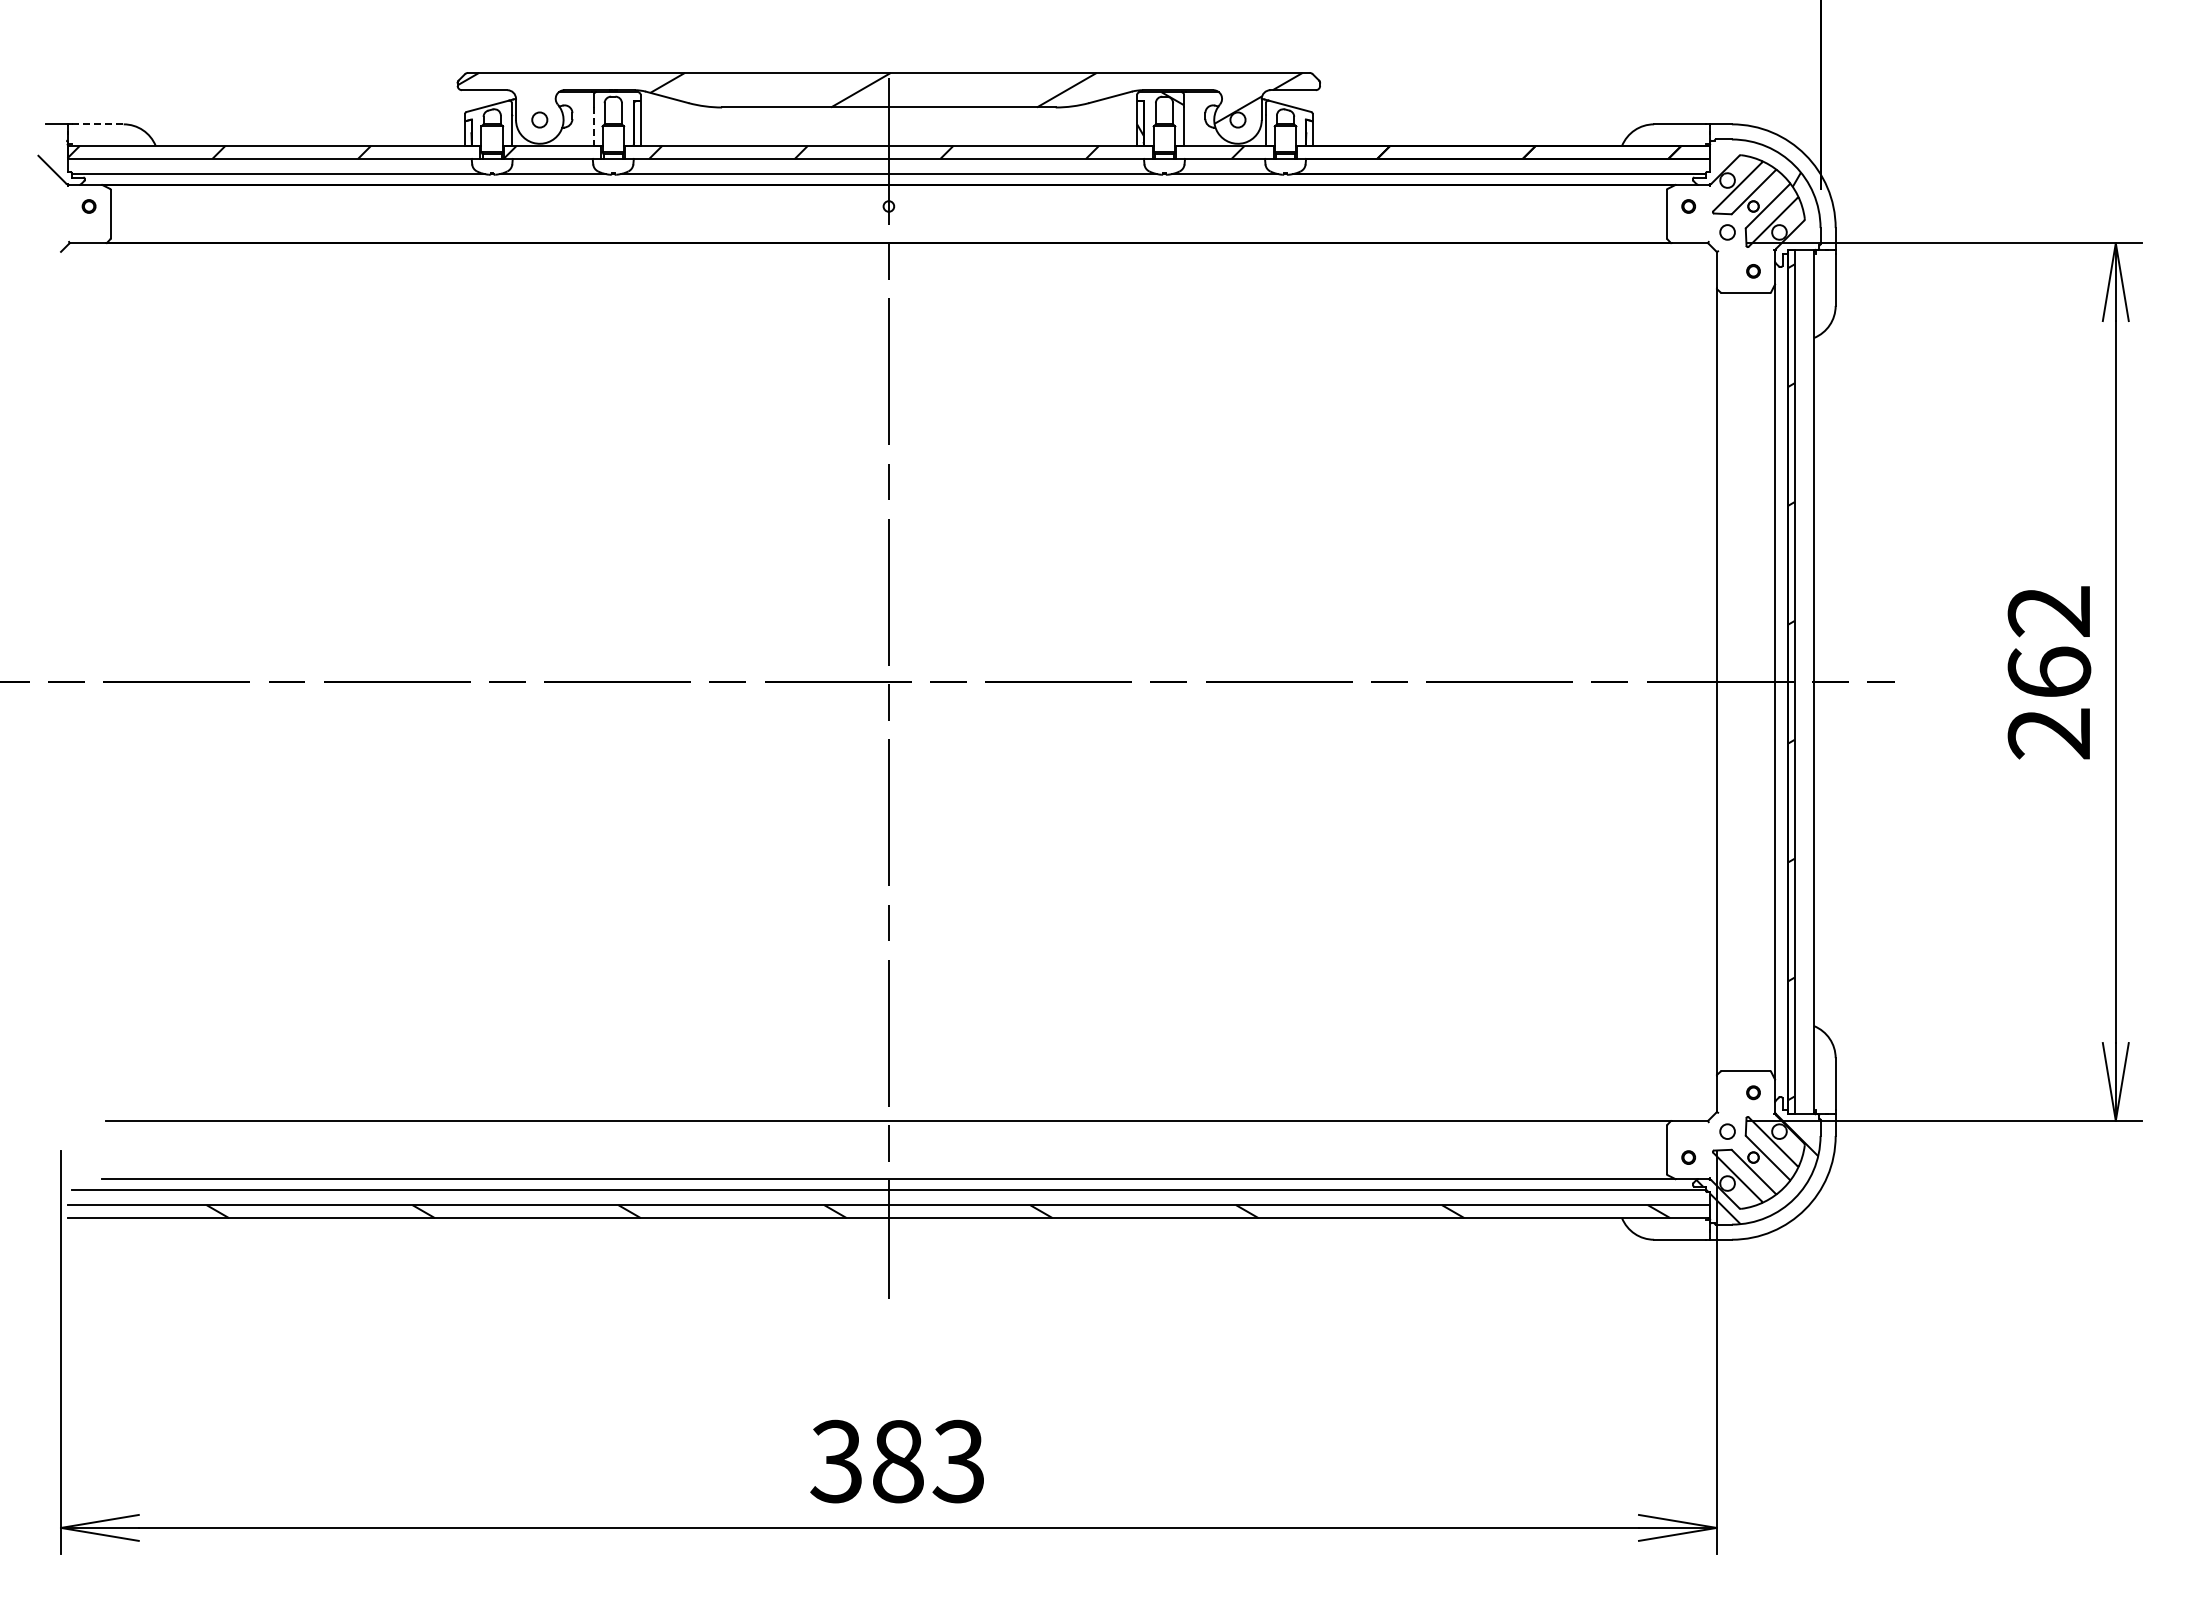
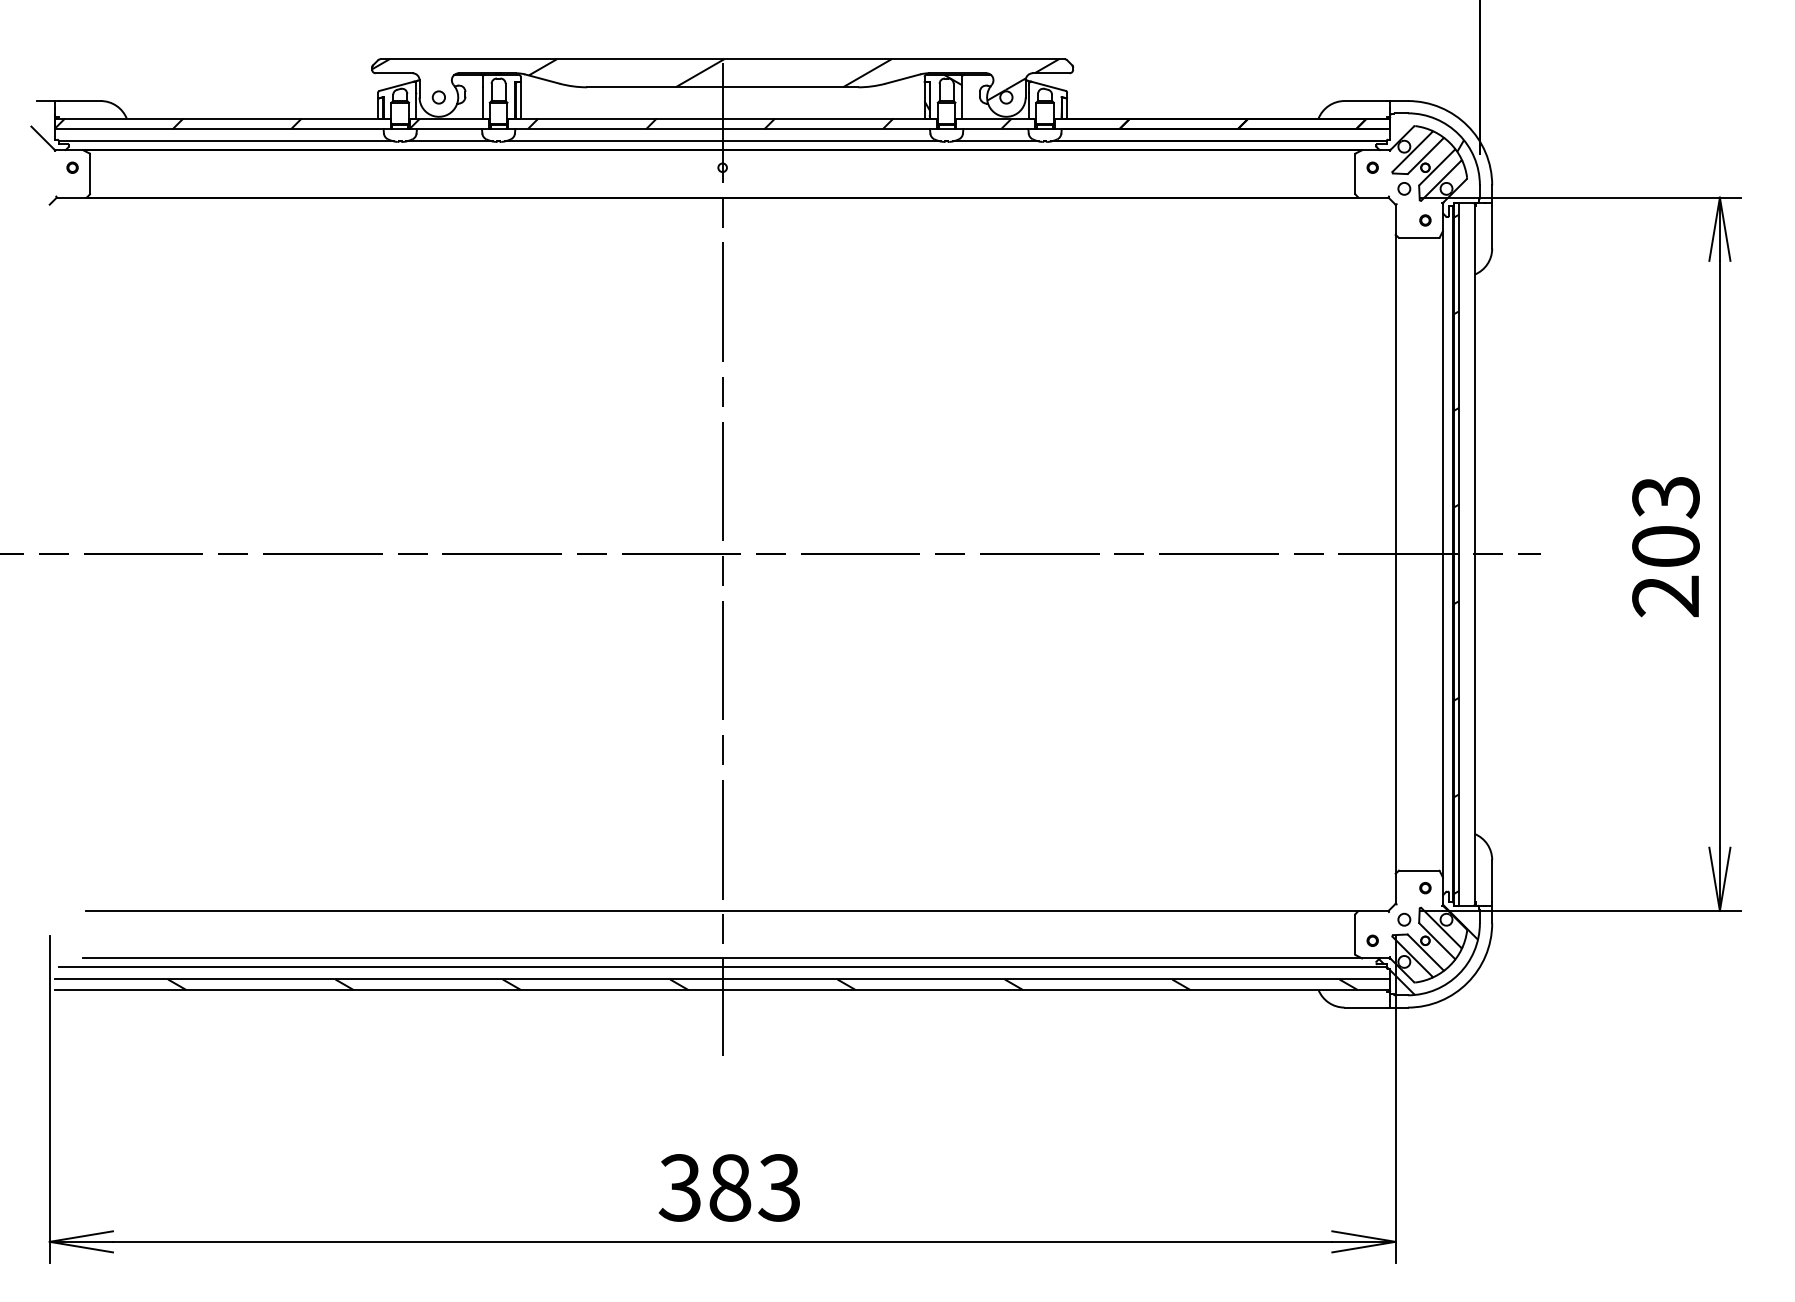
line: (97, 124) -> (79, 101), dashed -> solid
line: (593, 127) -> (482, 103), dashed -> solid
text: (2049, 641) -> (1666, 521), 262 -> 203

